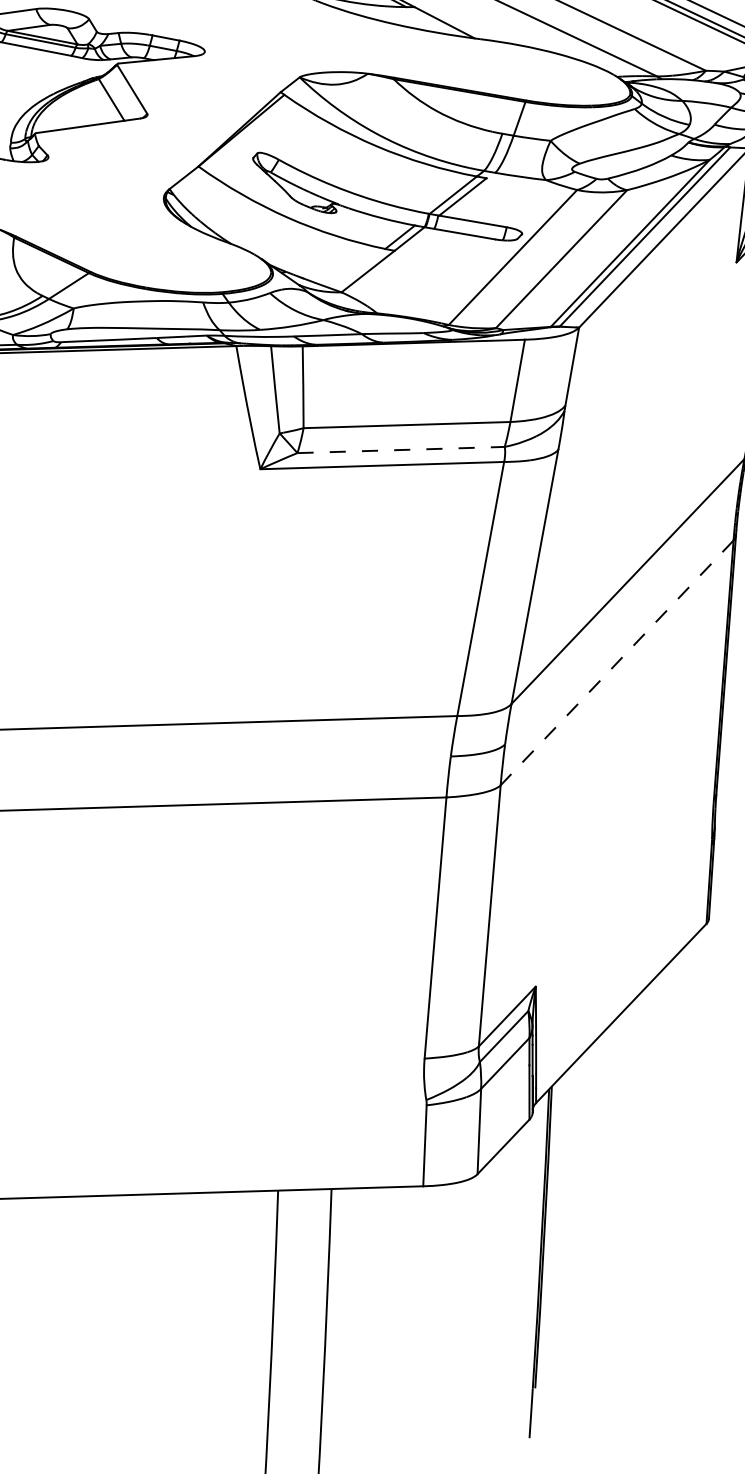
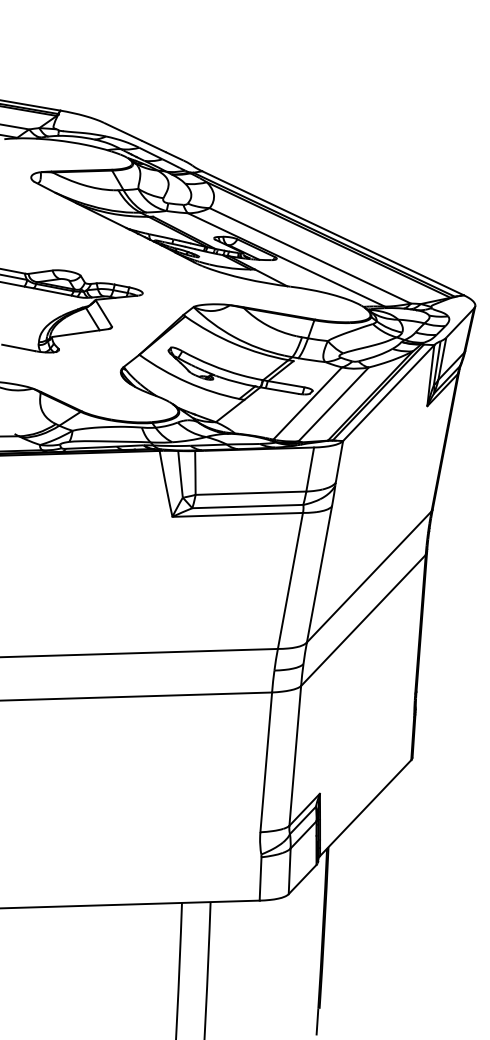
line: (402, 449) -> (248, 506), dashed -> solid
line: (617, 662) -> (363, 620), dashed -> solid

